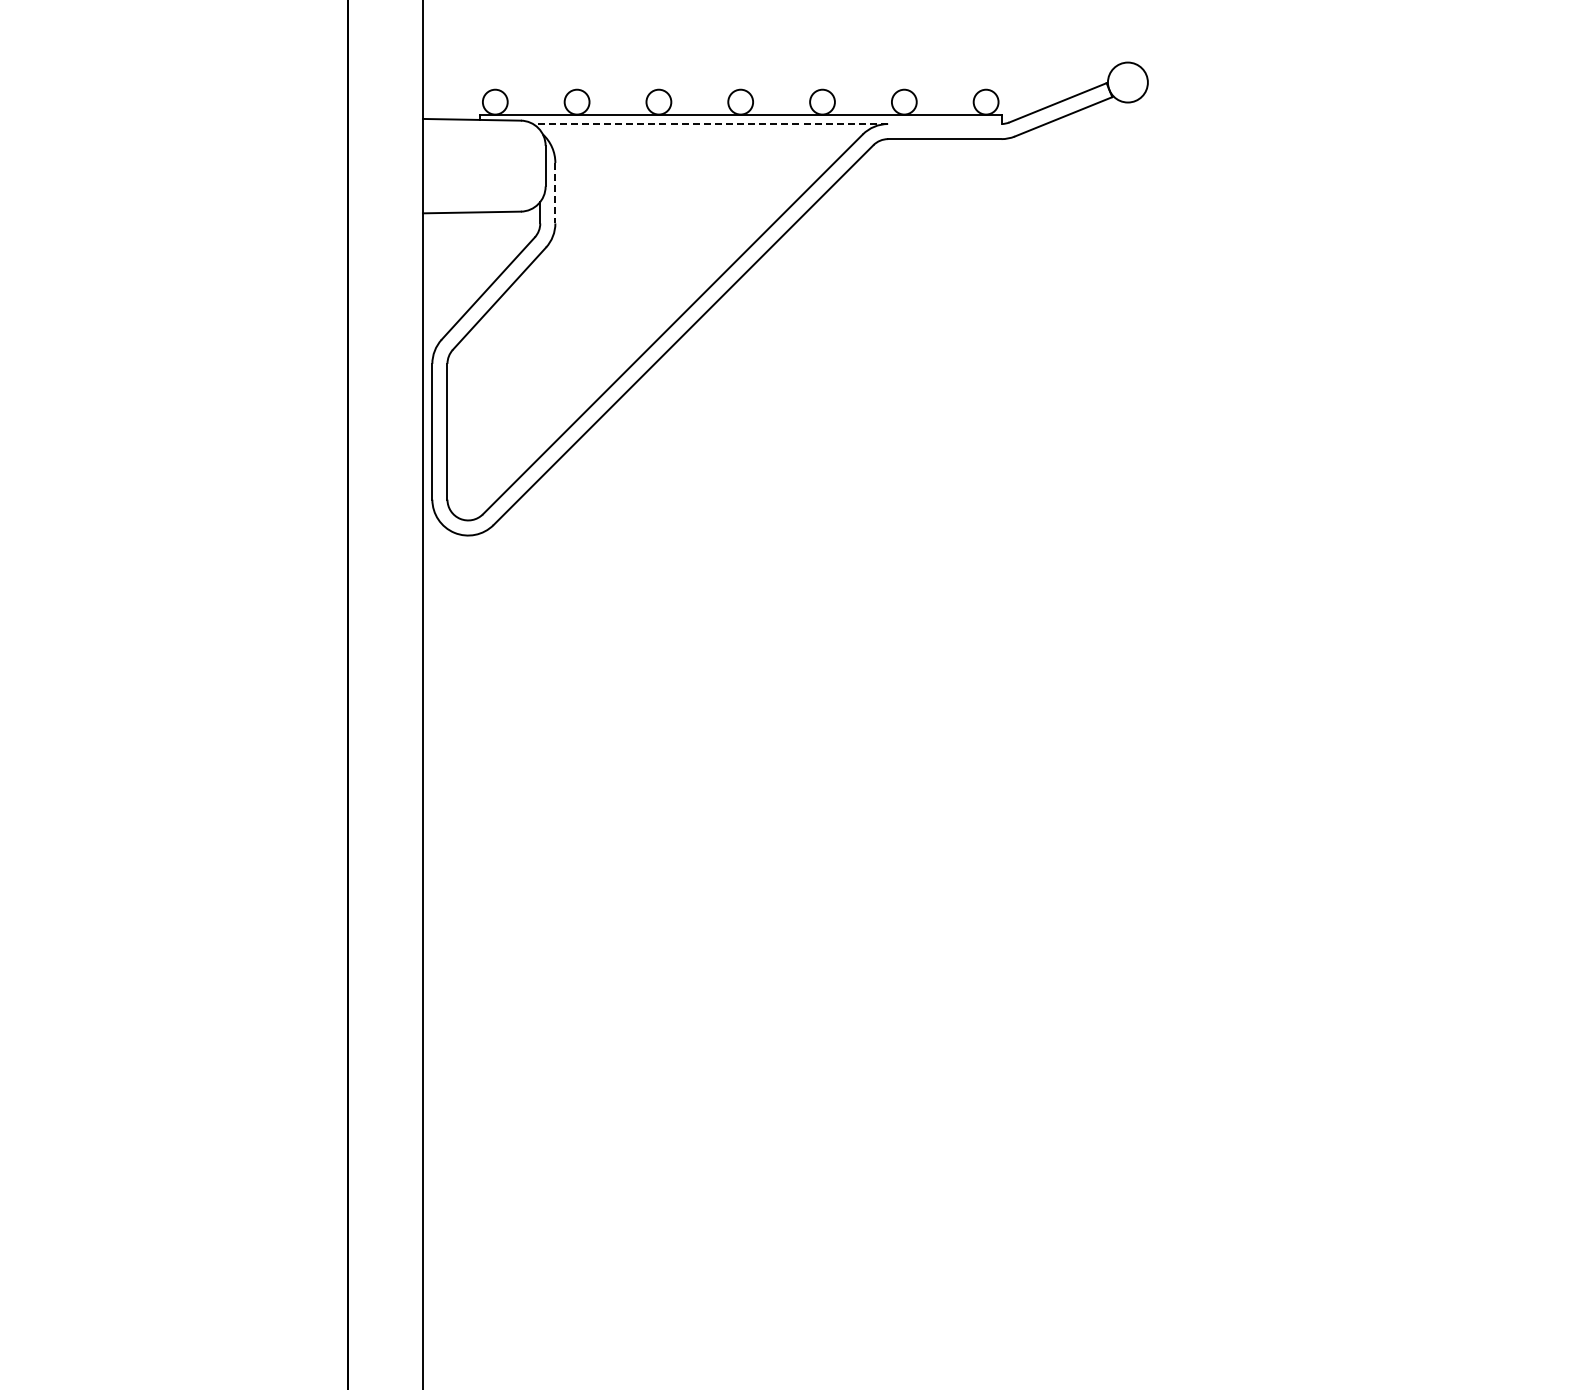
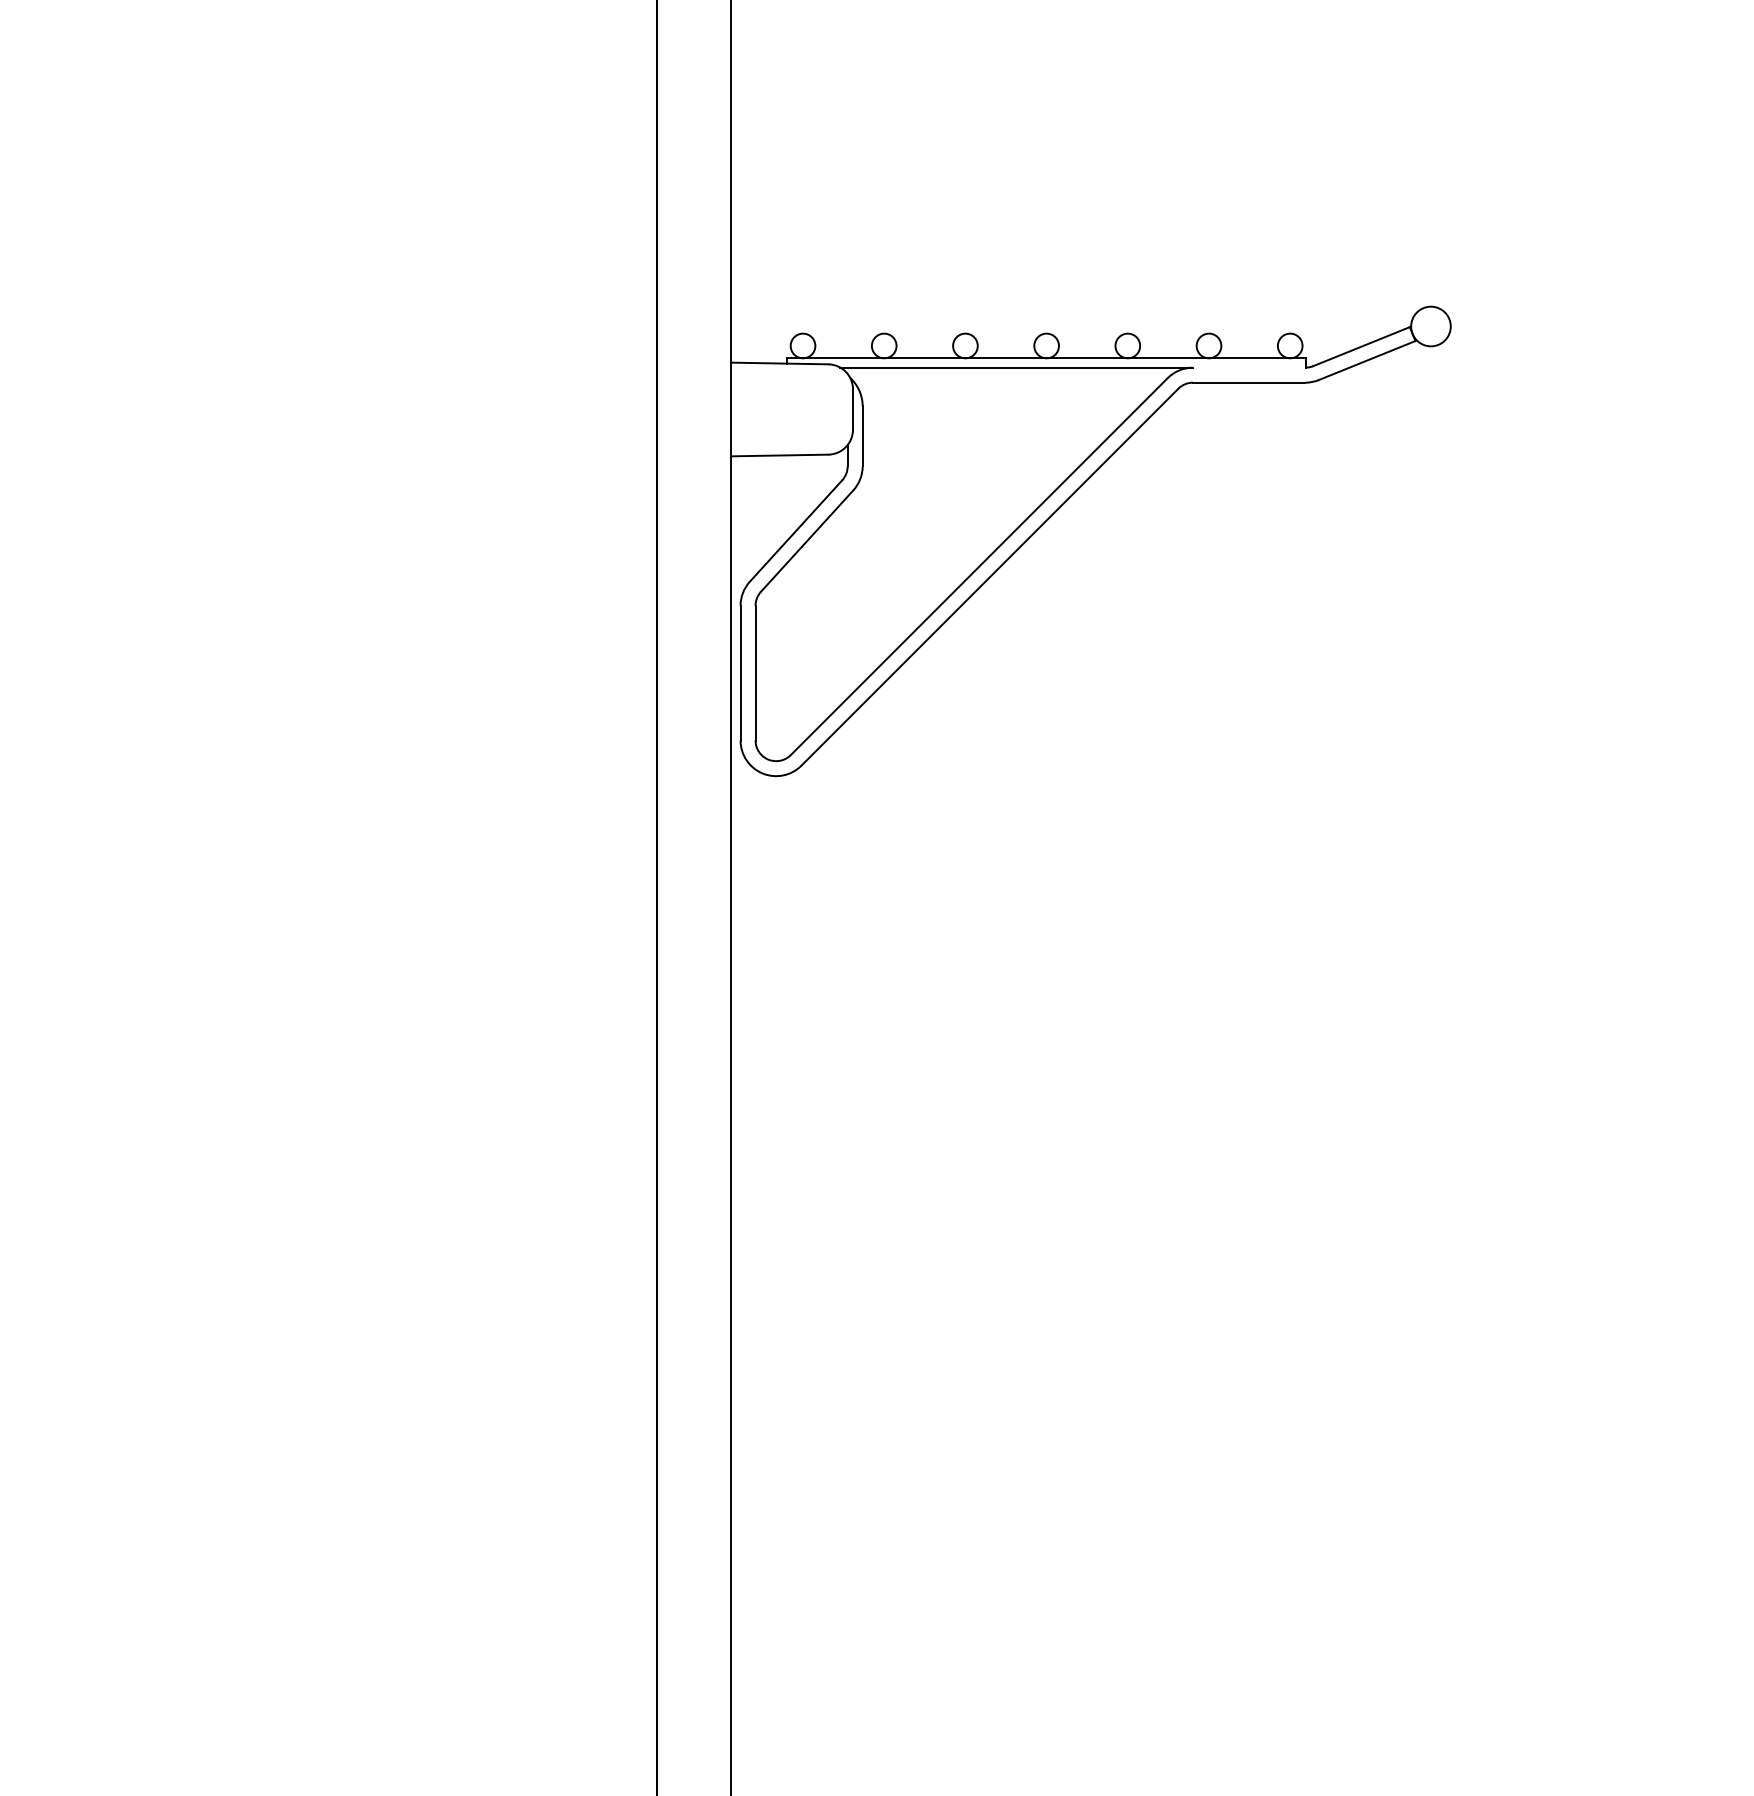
line: (710, 123) -> (1016, 367), dashed -> solid
line: (555, 193) -> (862, 436), dashed -> solid

